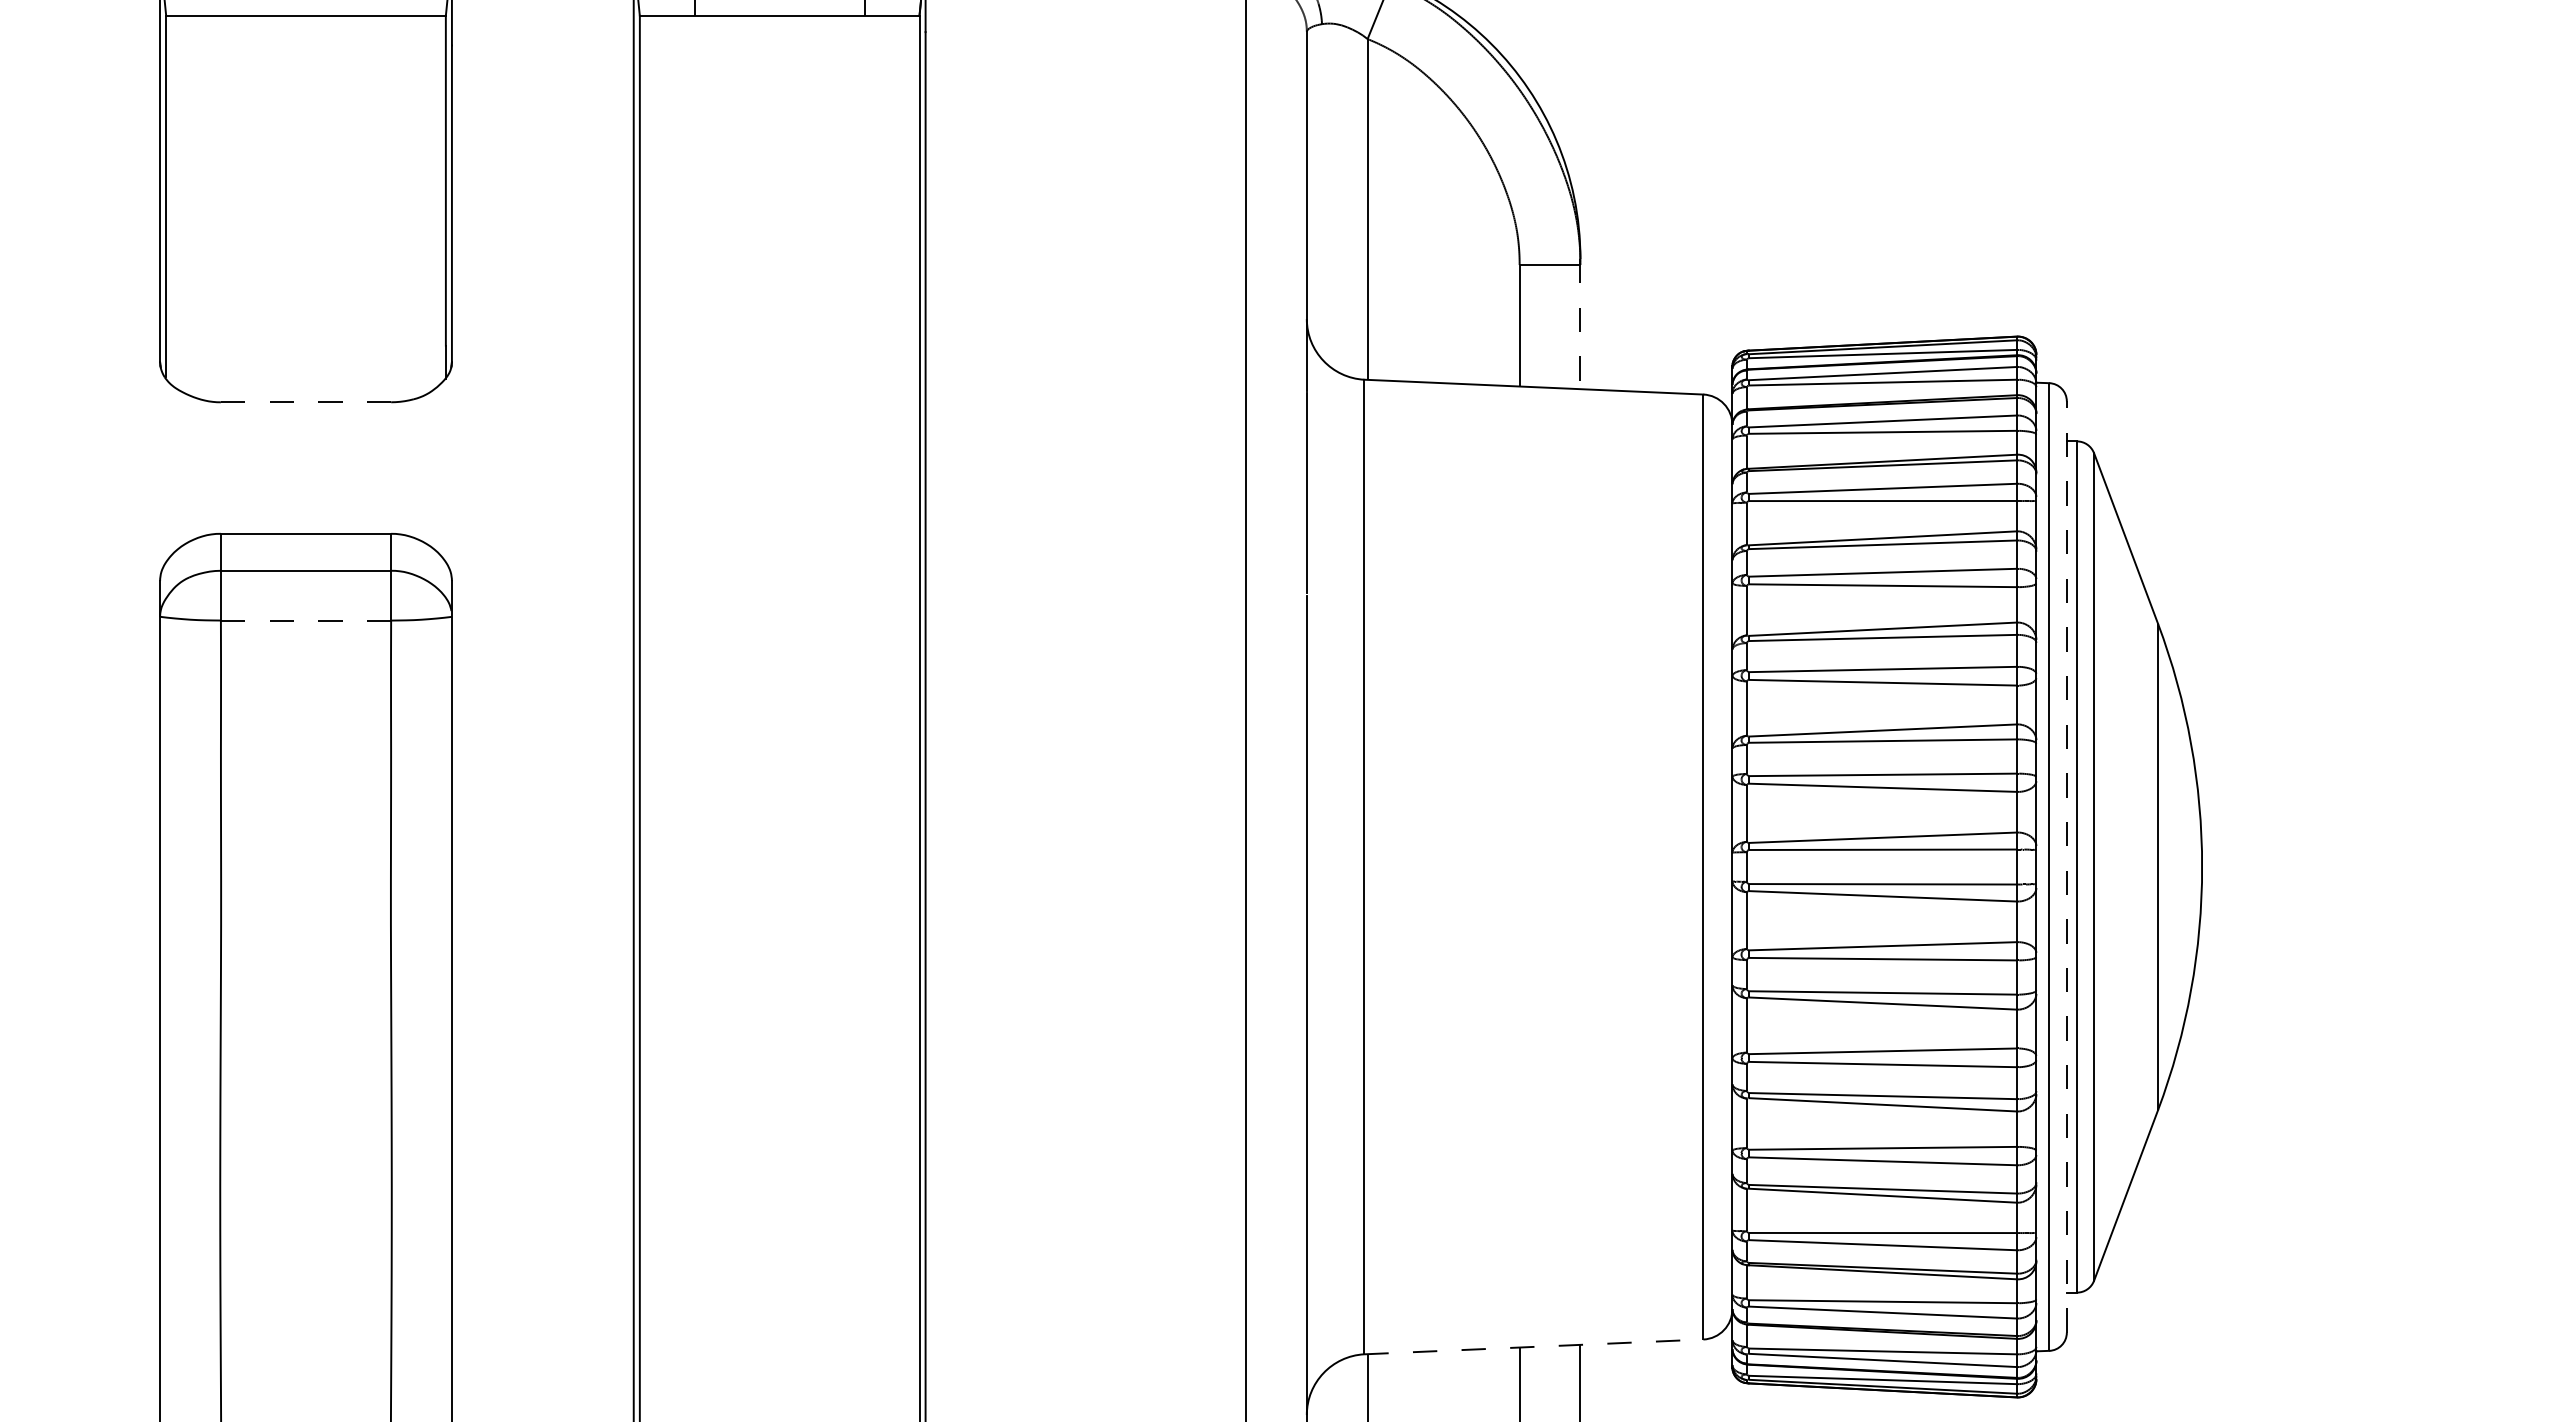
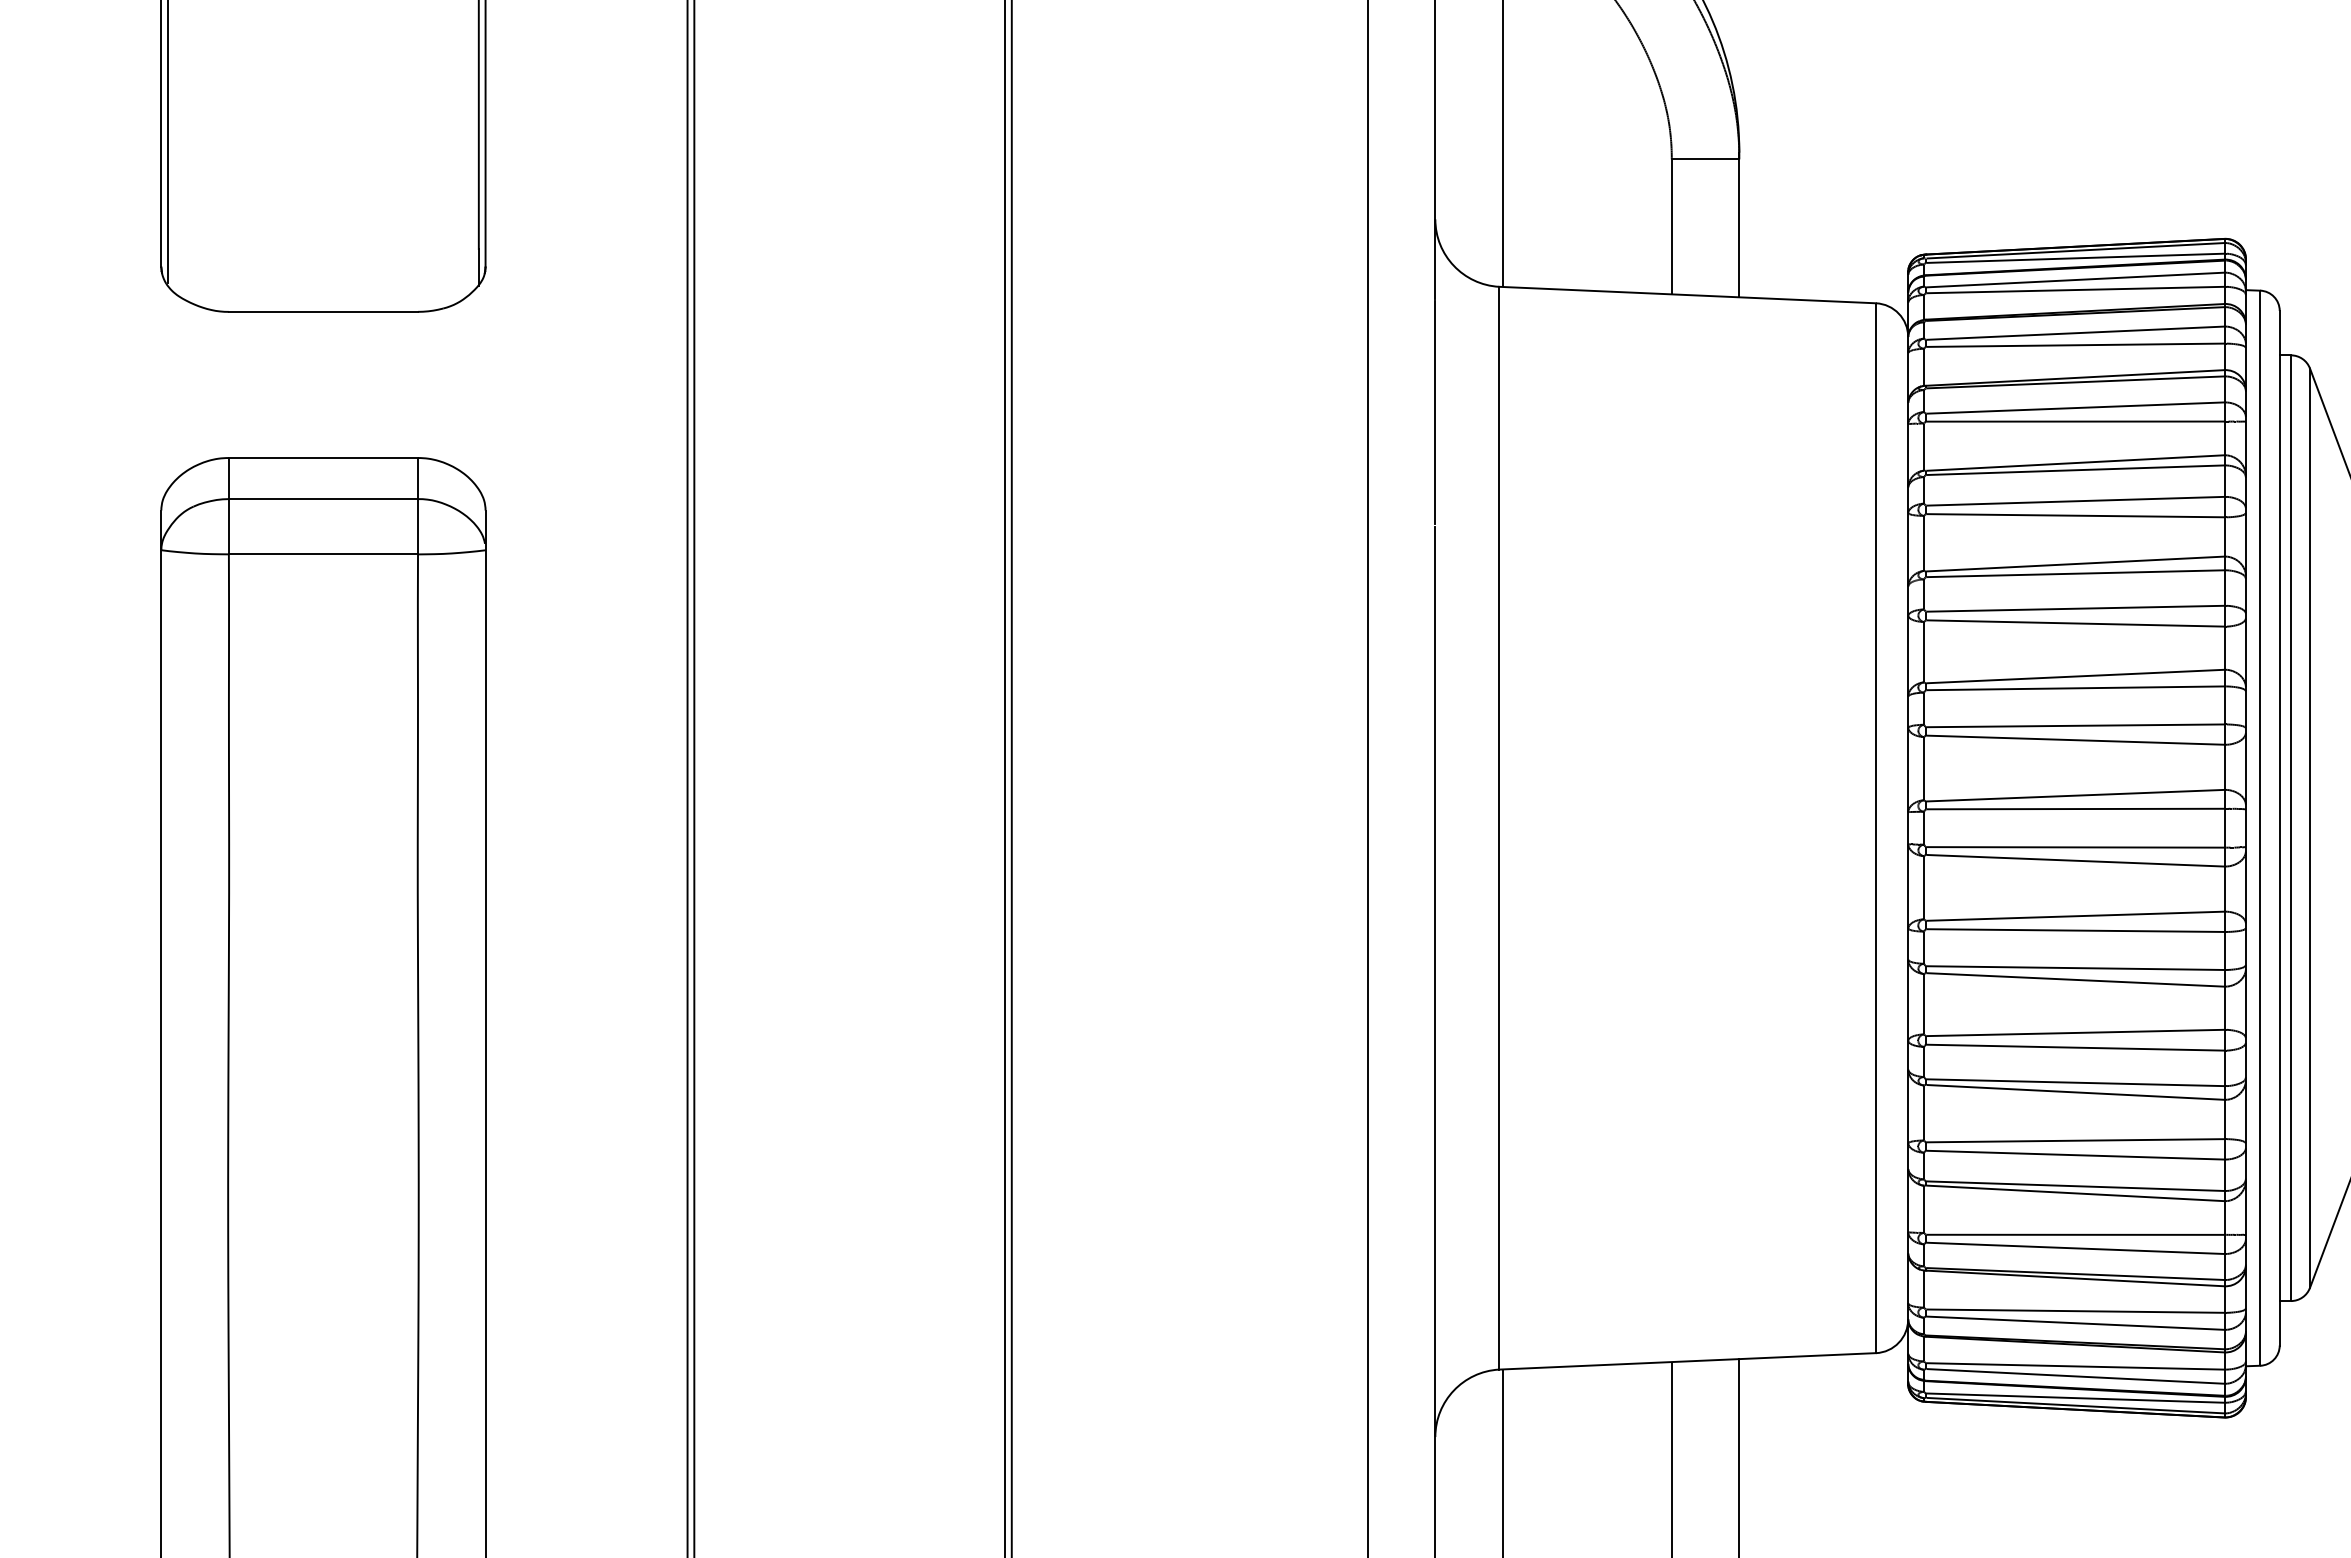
line: (1580, 324) -> (1739, 225), dashed -> solid
line: (306, 402) -> (323, 312), dashed -> solid
line: (306, 620) -> (323, 554), dashed -> solid
line: (2066, 867) -> (2279, 828), dashed -> solid
line: (1533, 1346) -> (1687, 1360), dashed -> solid

